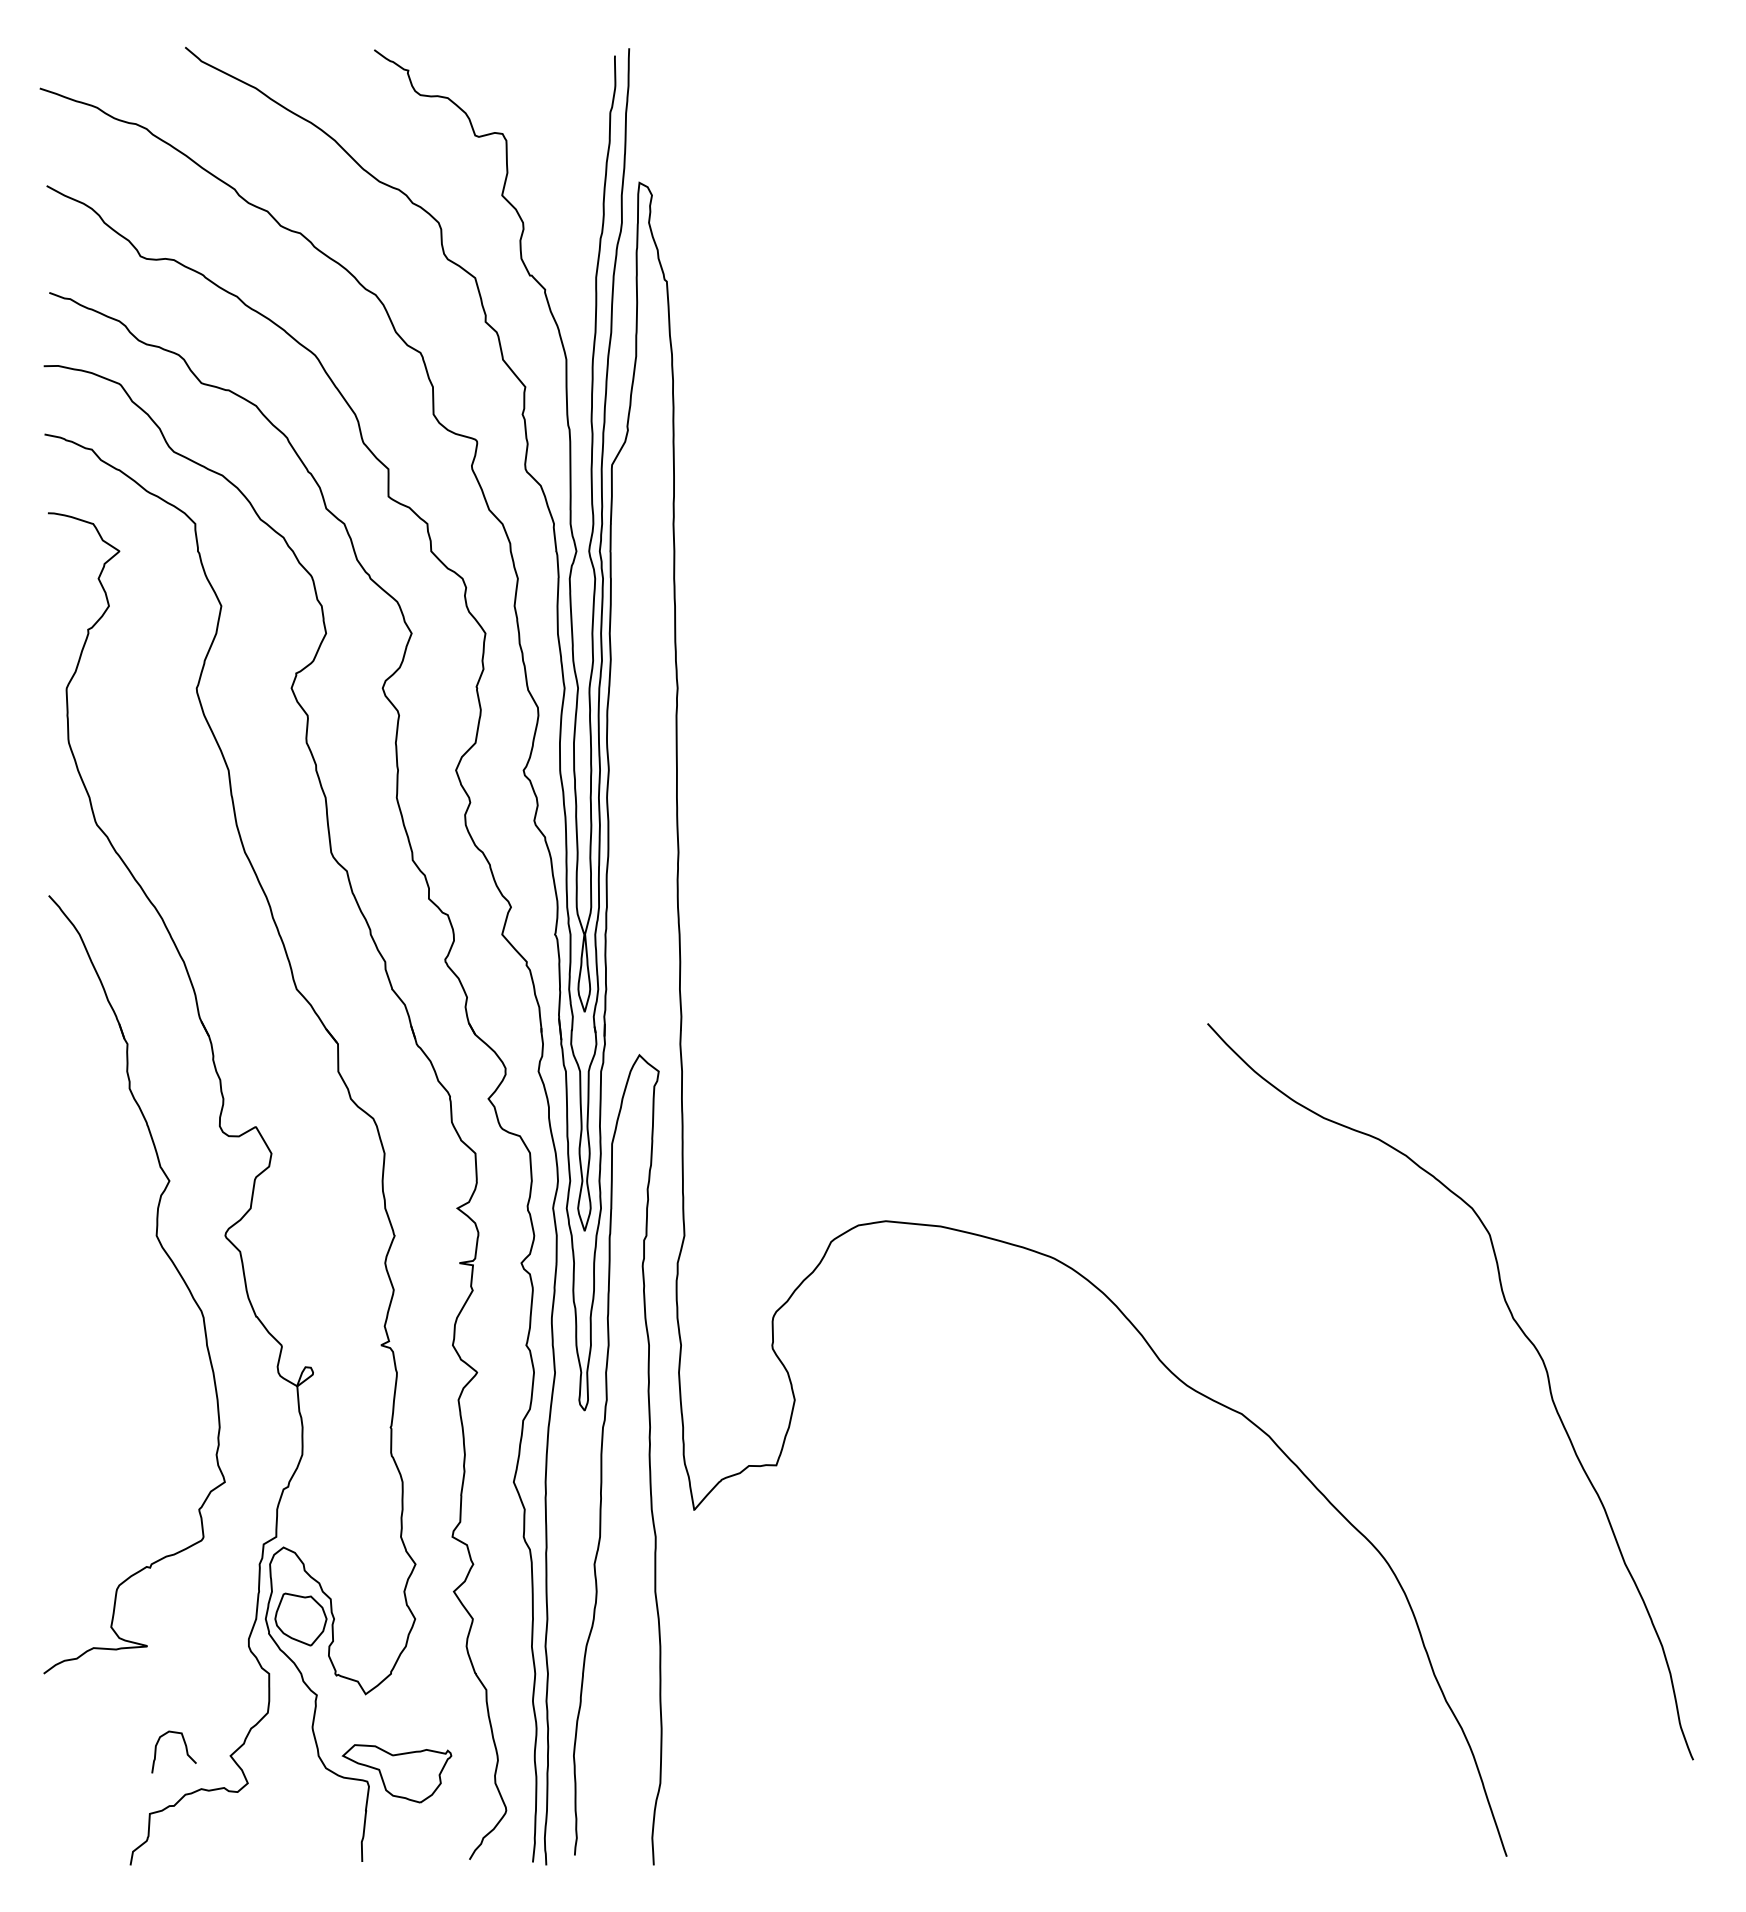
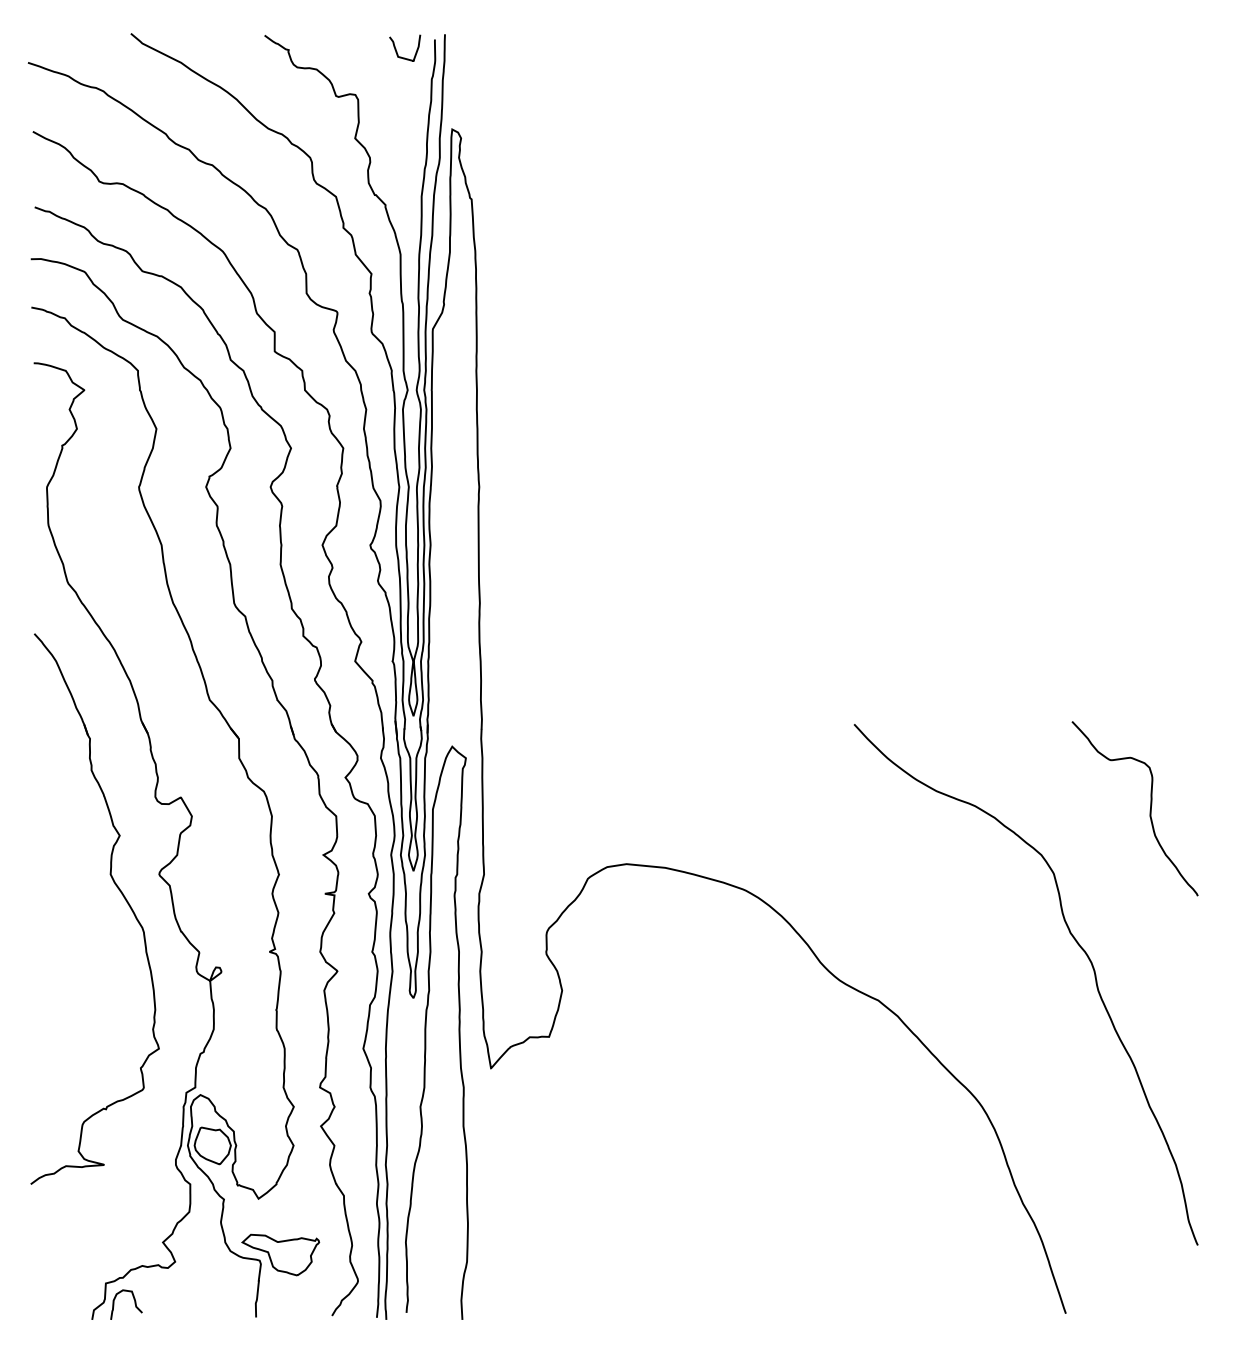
curve: (561, 72) -> (397, 51), added
curve: (1625, 1145) -> (1149, 810), added
curve: (185, 1749) -> (134, 1302), moved

